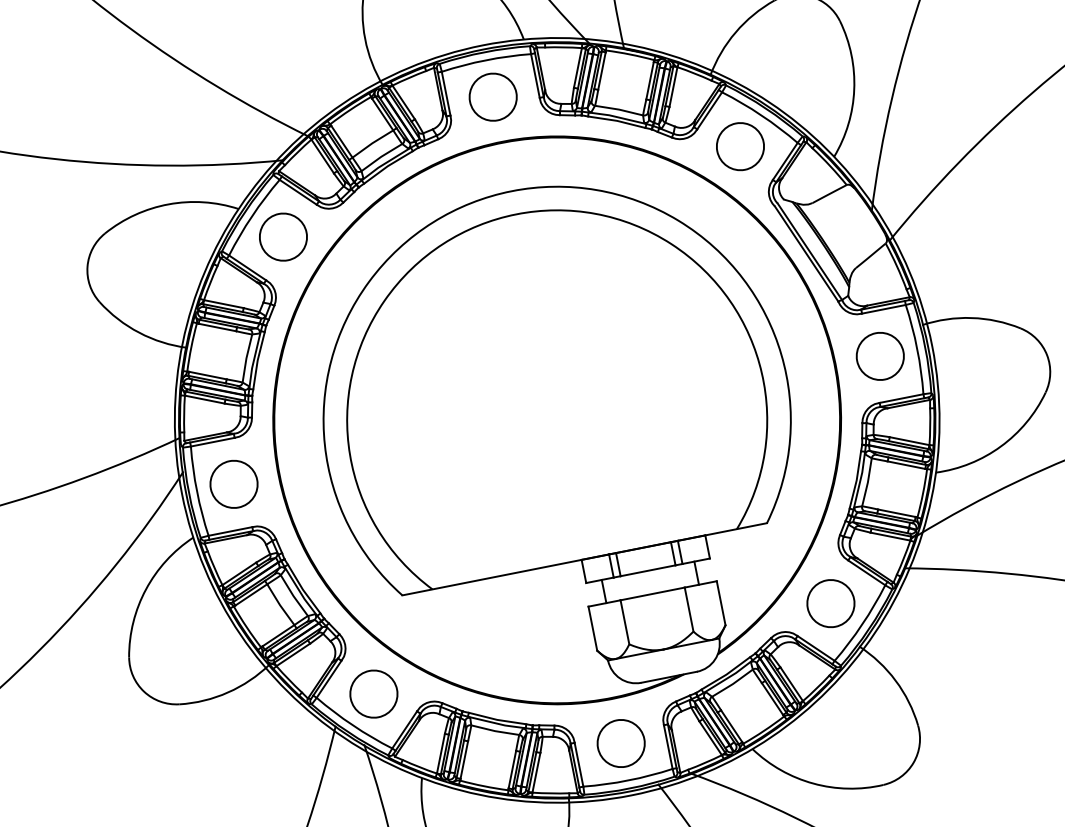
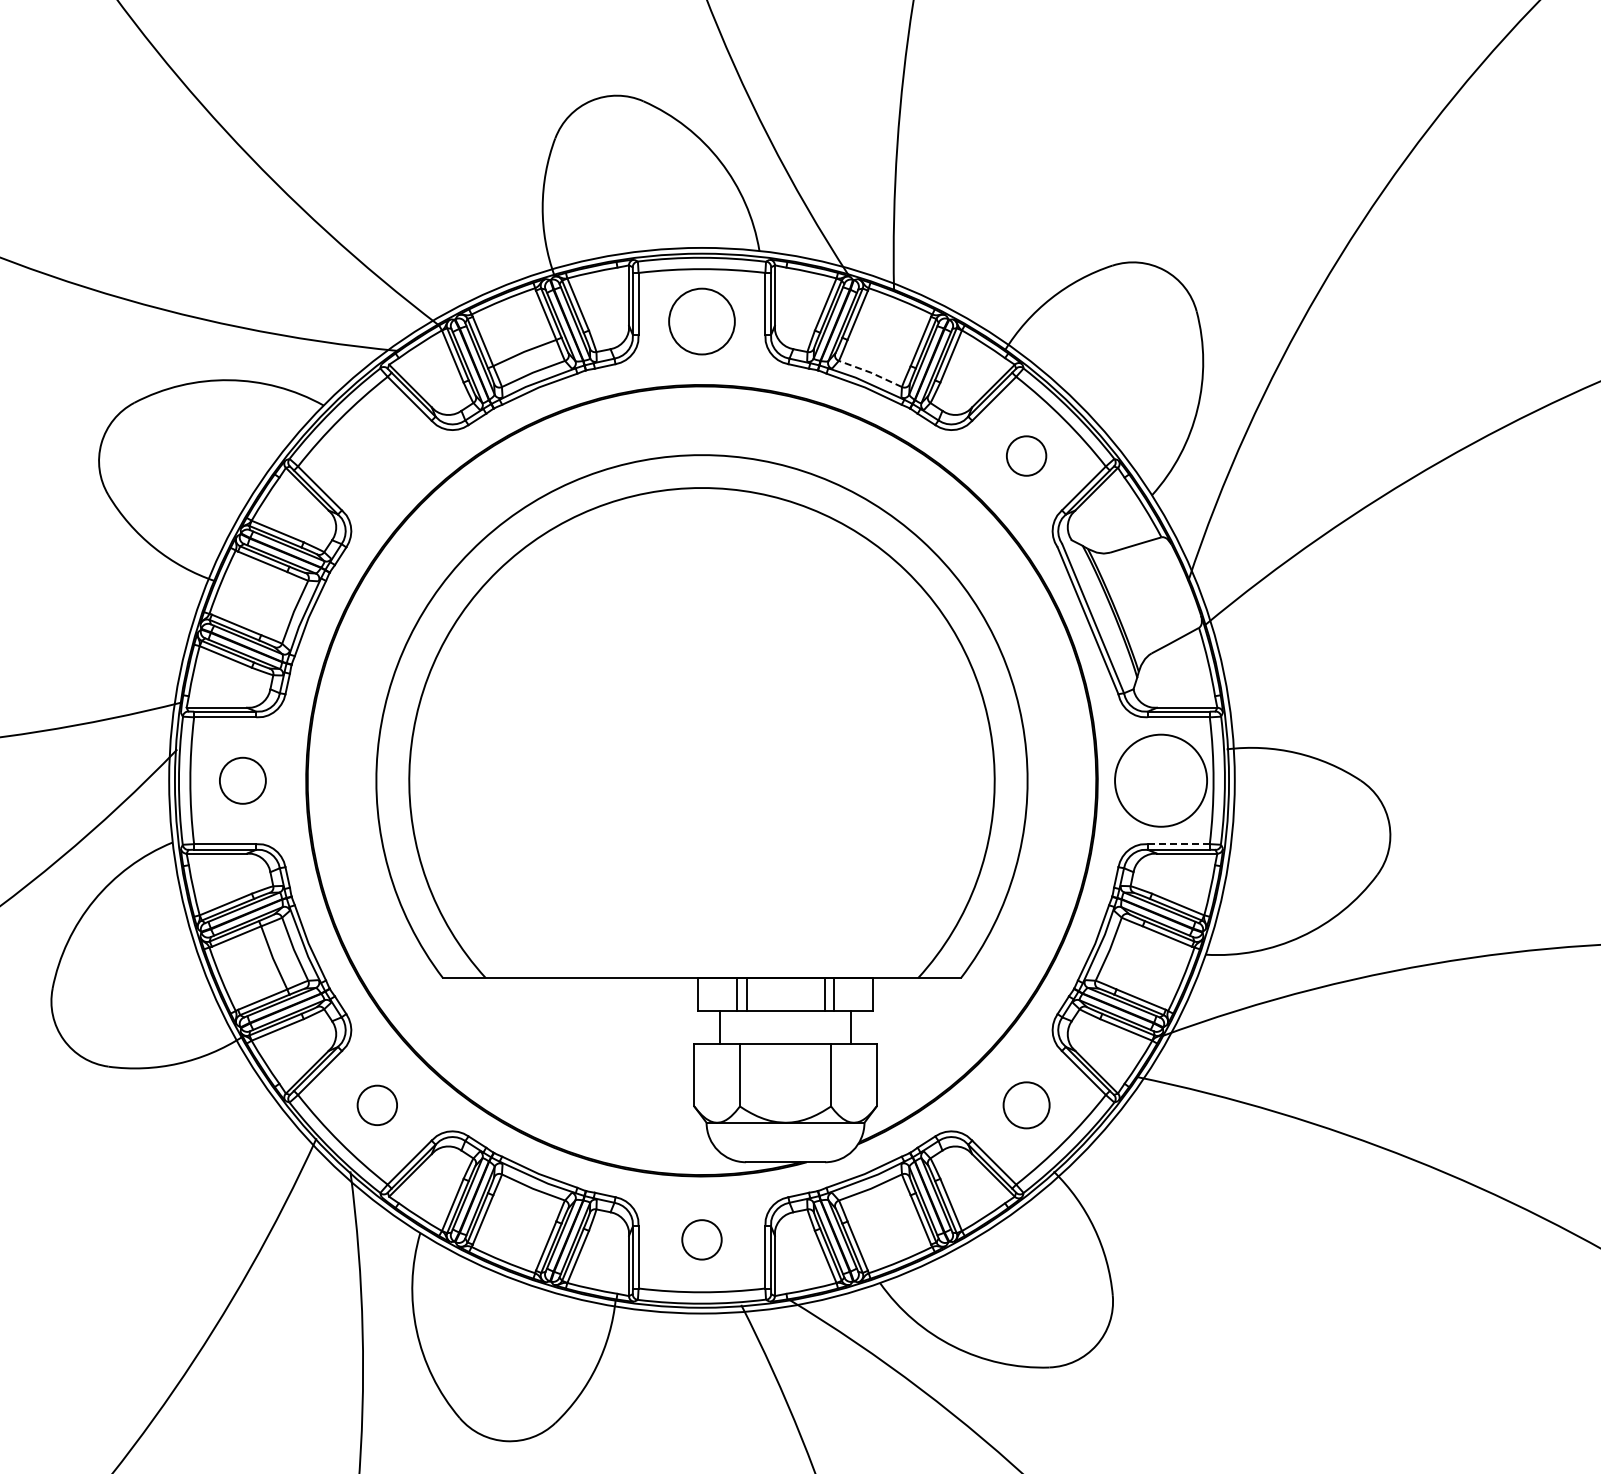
line: (618, 109) -> (870, 372), solid -> dashed
circle: (740, 146) -> (1026, 455), size x0.6
circle: (283, 236) -> (377, 455), removed
circle: (879, 356) -> (1160, 780), size x1.4
line: (902, 398) -> (1179, 844), solid -> dashed
circle: (233, 484) -> (242, 780), size x0.7
circle: (830, 603) -> (1026, 1105), size x0.7
circle: (374, 694) -> (377, 1105), size x0.6
circle: (620, 743) -> (701, 1239), size x0.6

